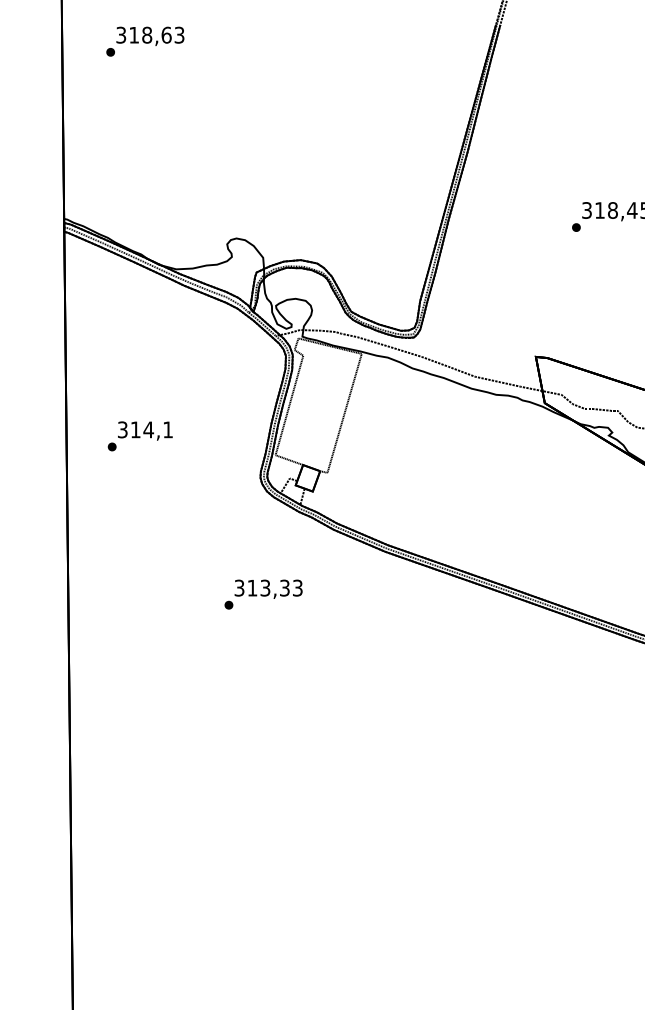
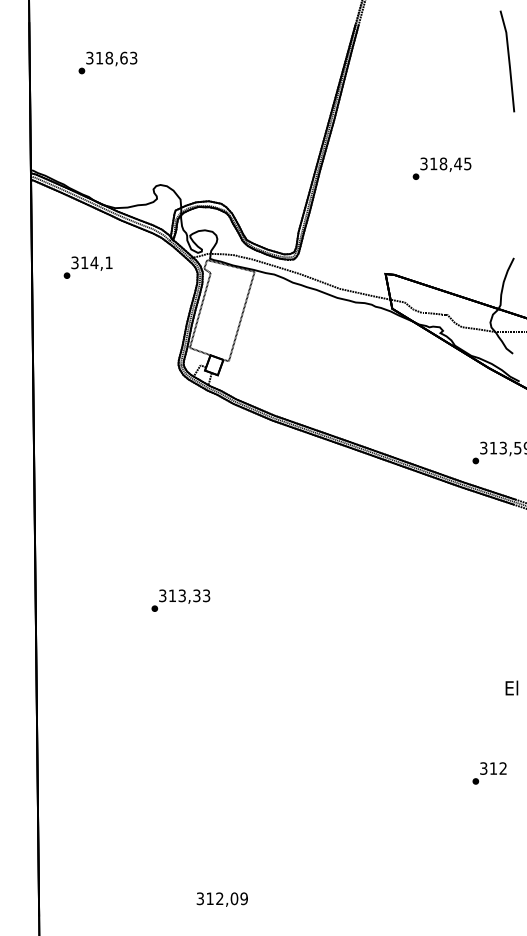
text: (144, 41) -> (107, 62), moved
text: (139, 436) -> (87, 267), moved
text: (263, 594) -> (180, 600), moved

